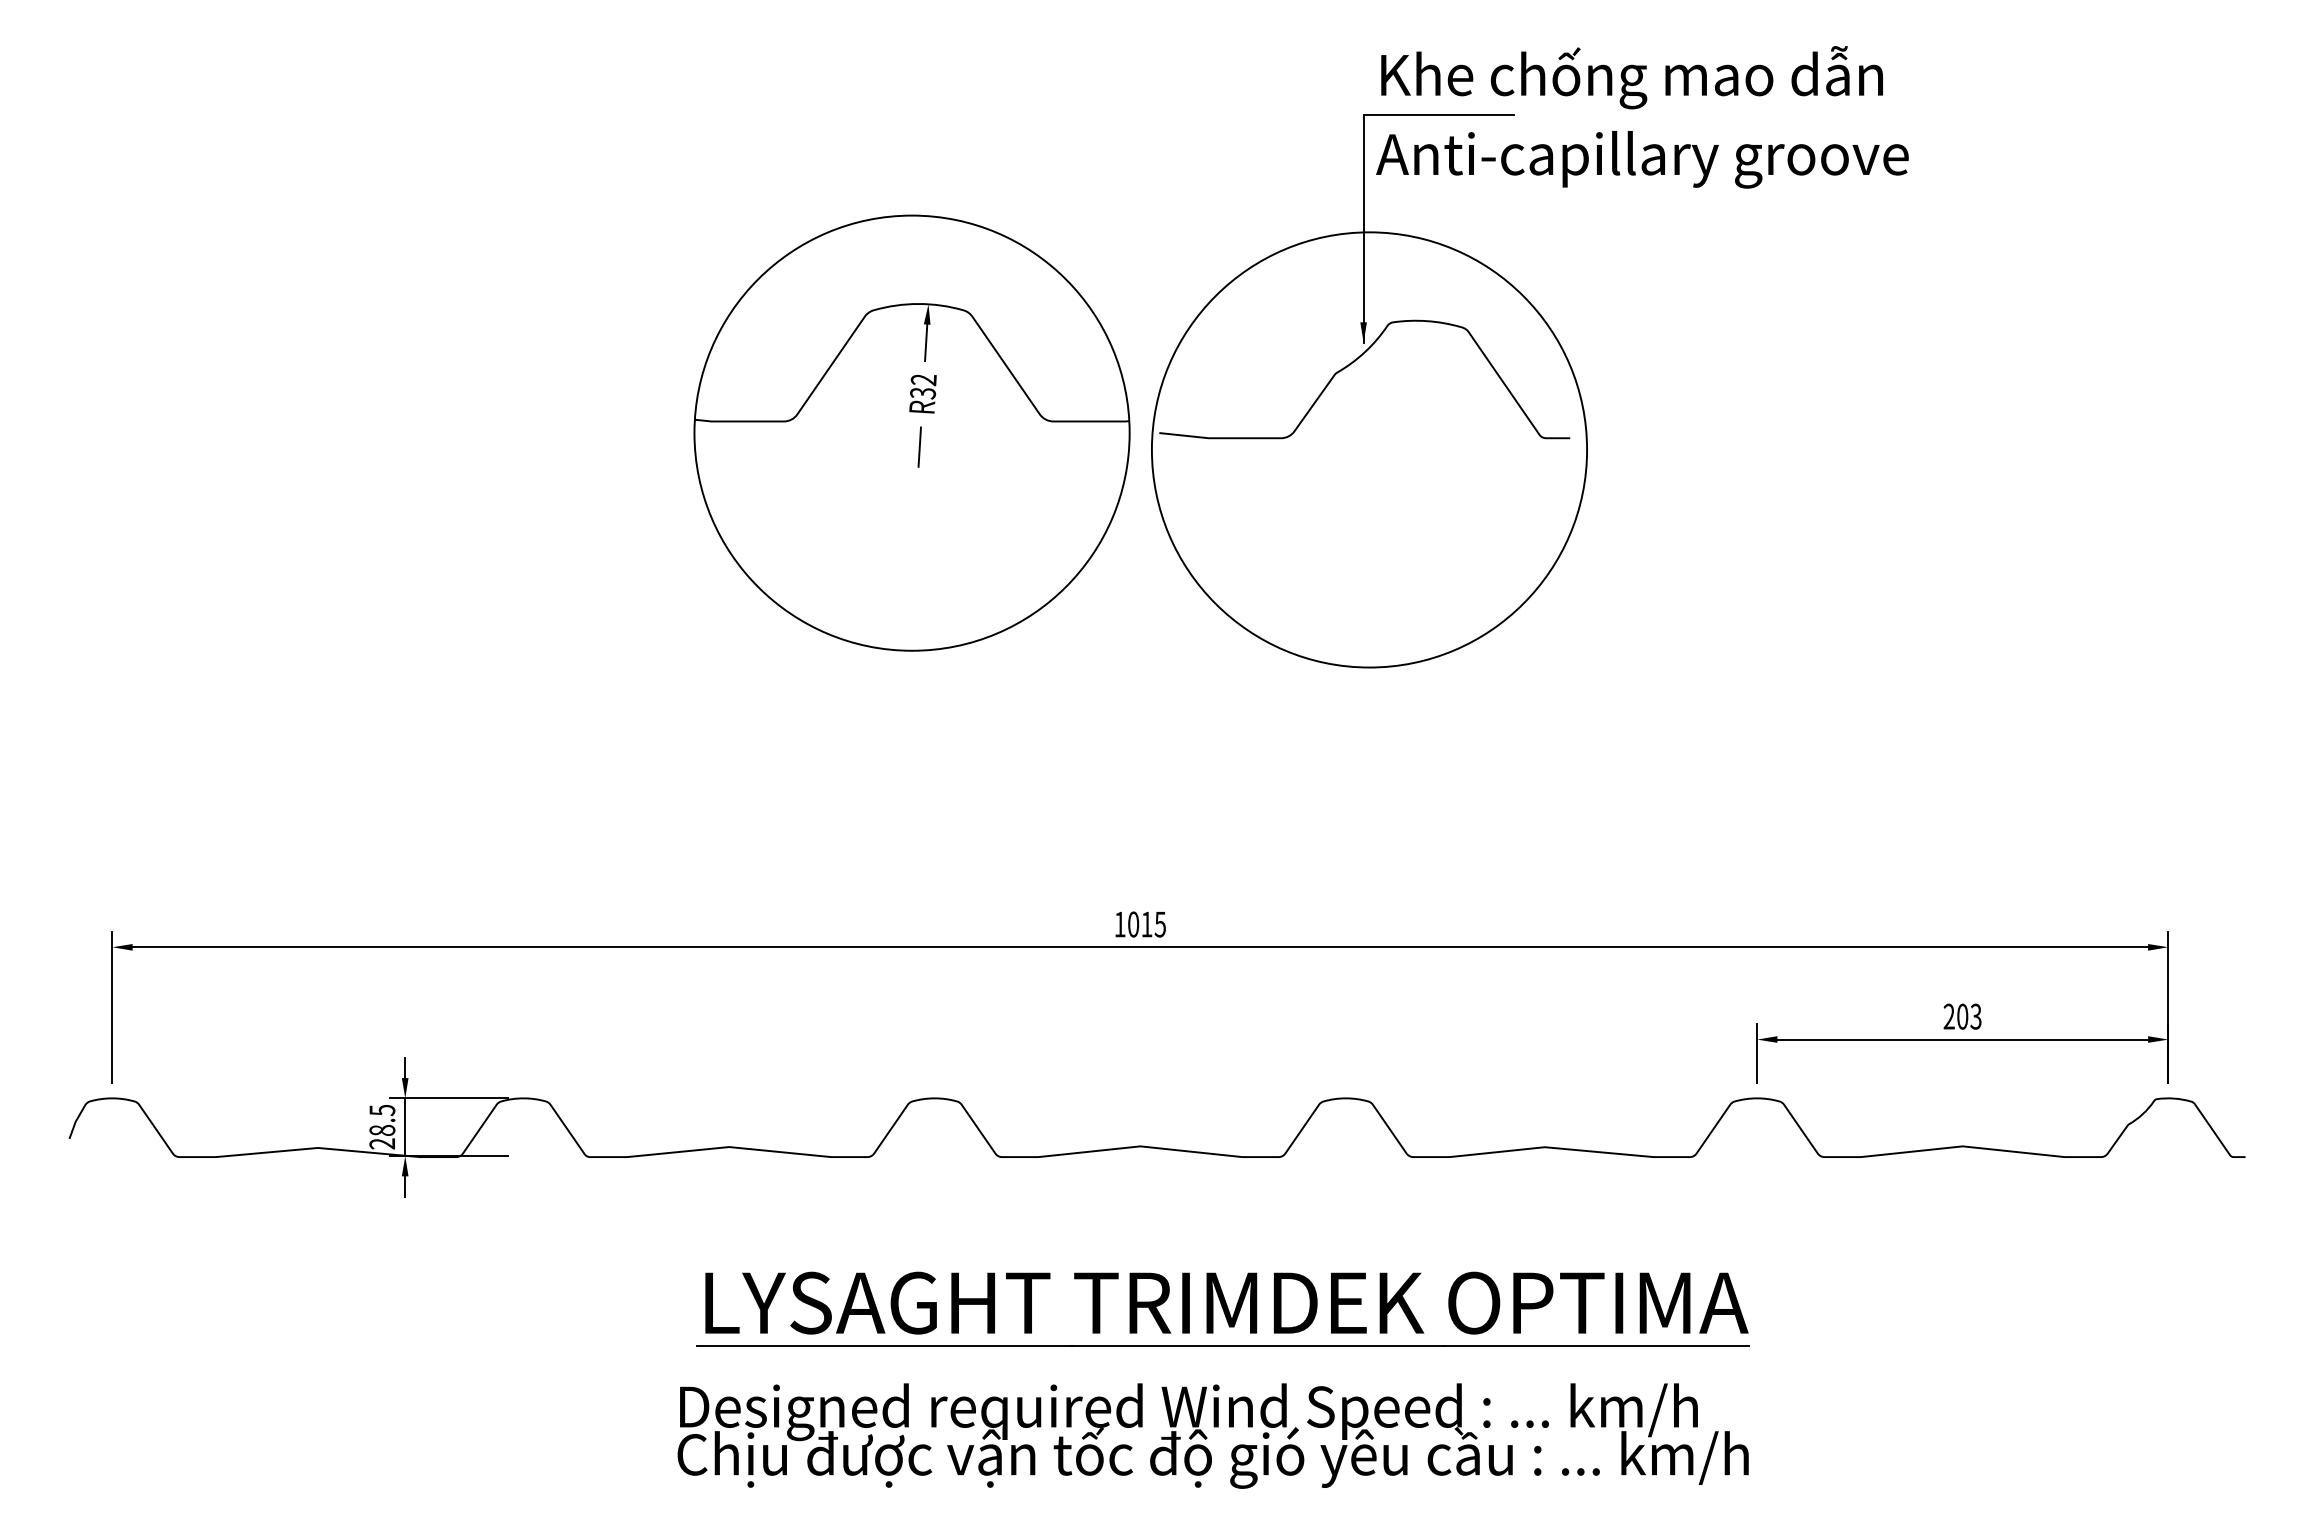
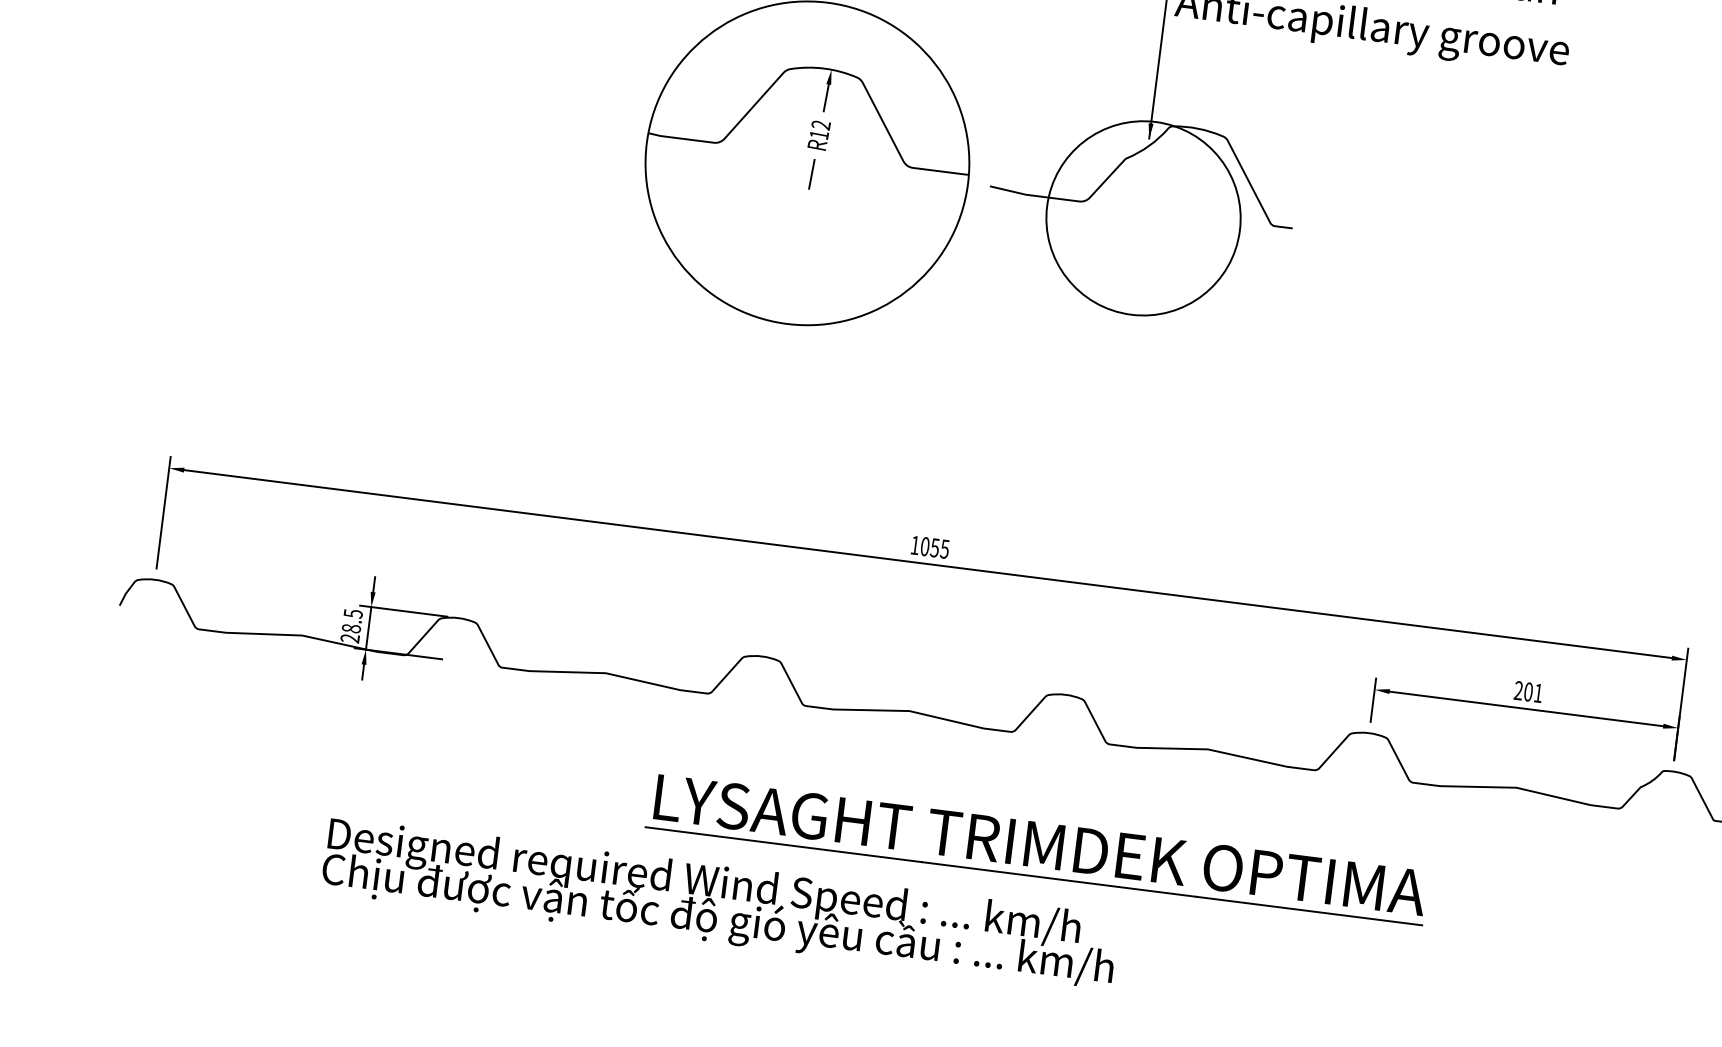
text: (923, 393) -> (819, 135), R32 -> R12
circle: (1369, 449) -> (1143, 218), size x0.6
text: (1146, 924) -> (934, 547), 1015 -> 1055
text: (1975, 1016) -> (1538, 693), 203 -> 201
part: (1222, 1308) -> (1036, 848), moved
text: (1212, 1435) -> (719, 903), moved

